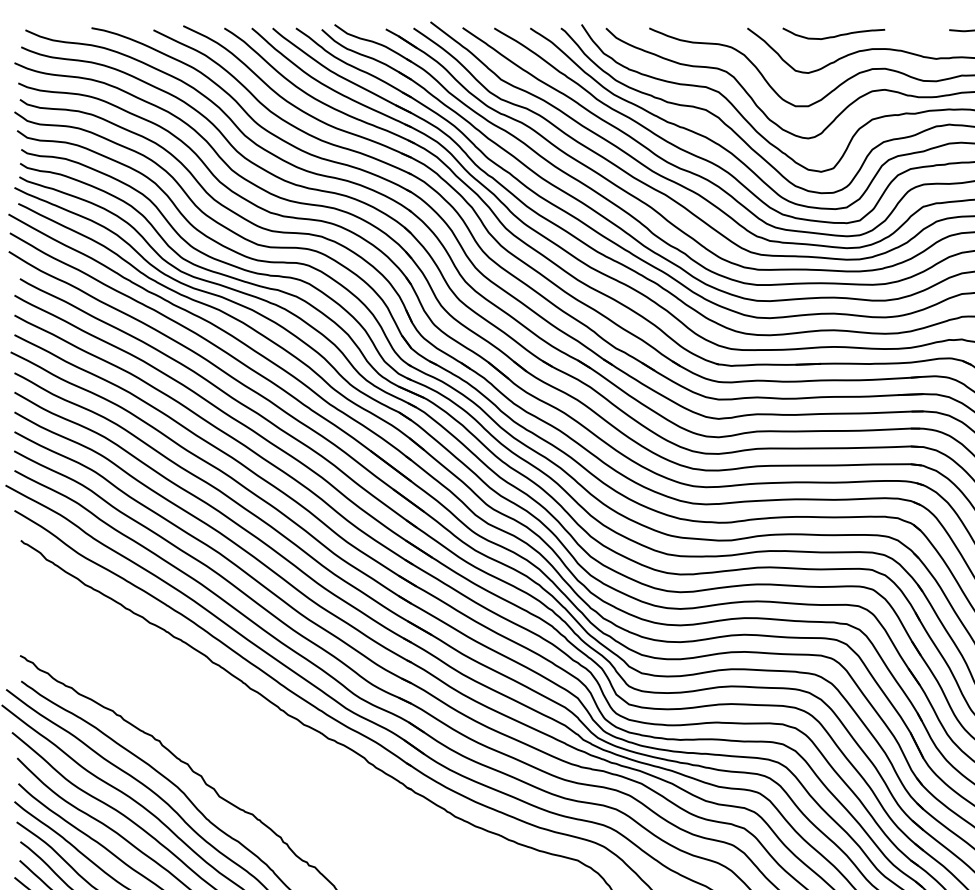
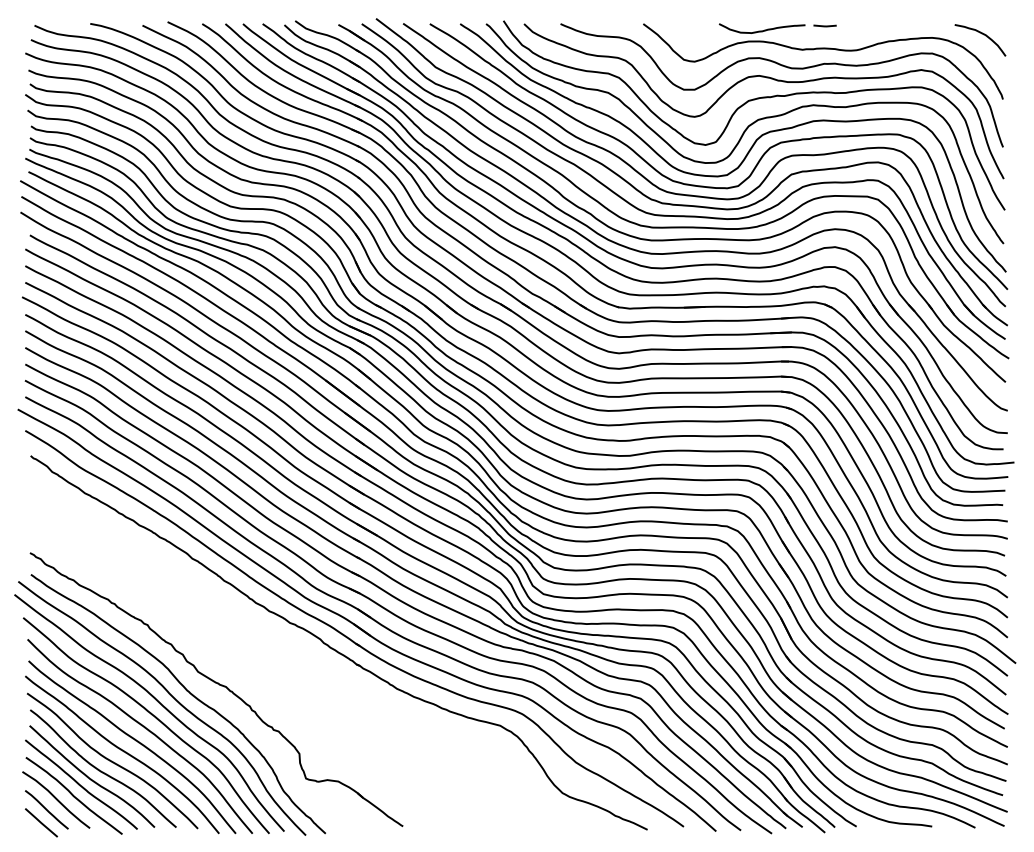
curve: (833, 36) -> (761, 30), moved

